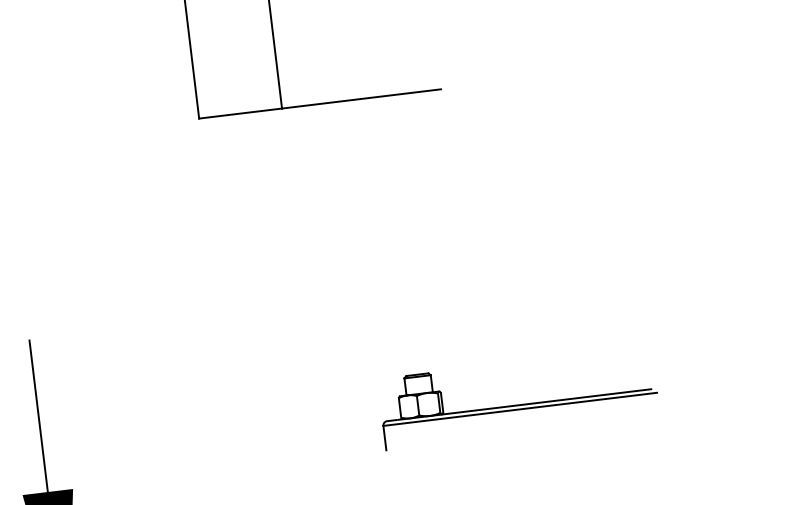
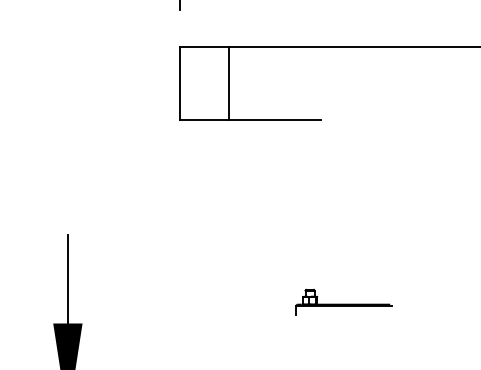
part: (517, 396) -> (343, 301), size x0.6

